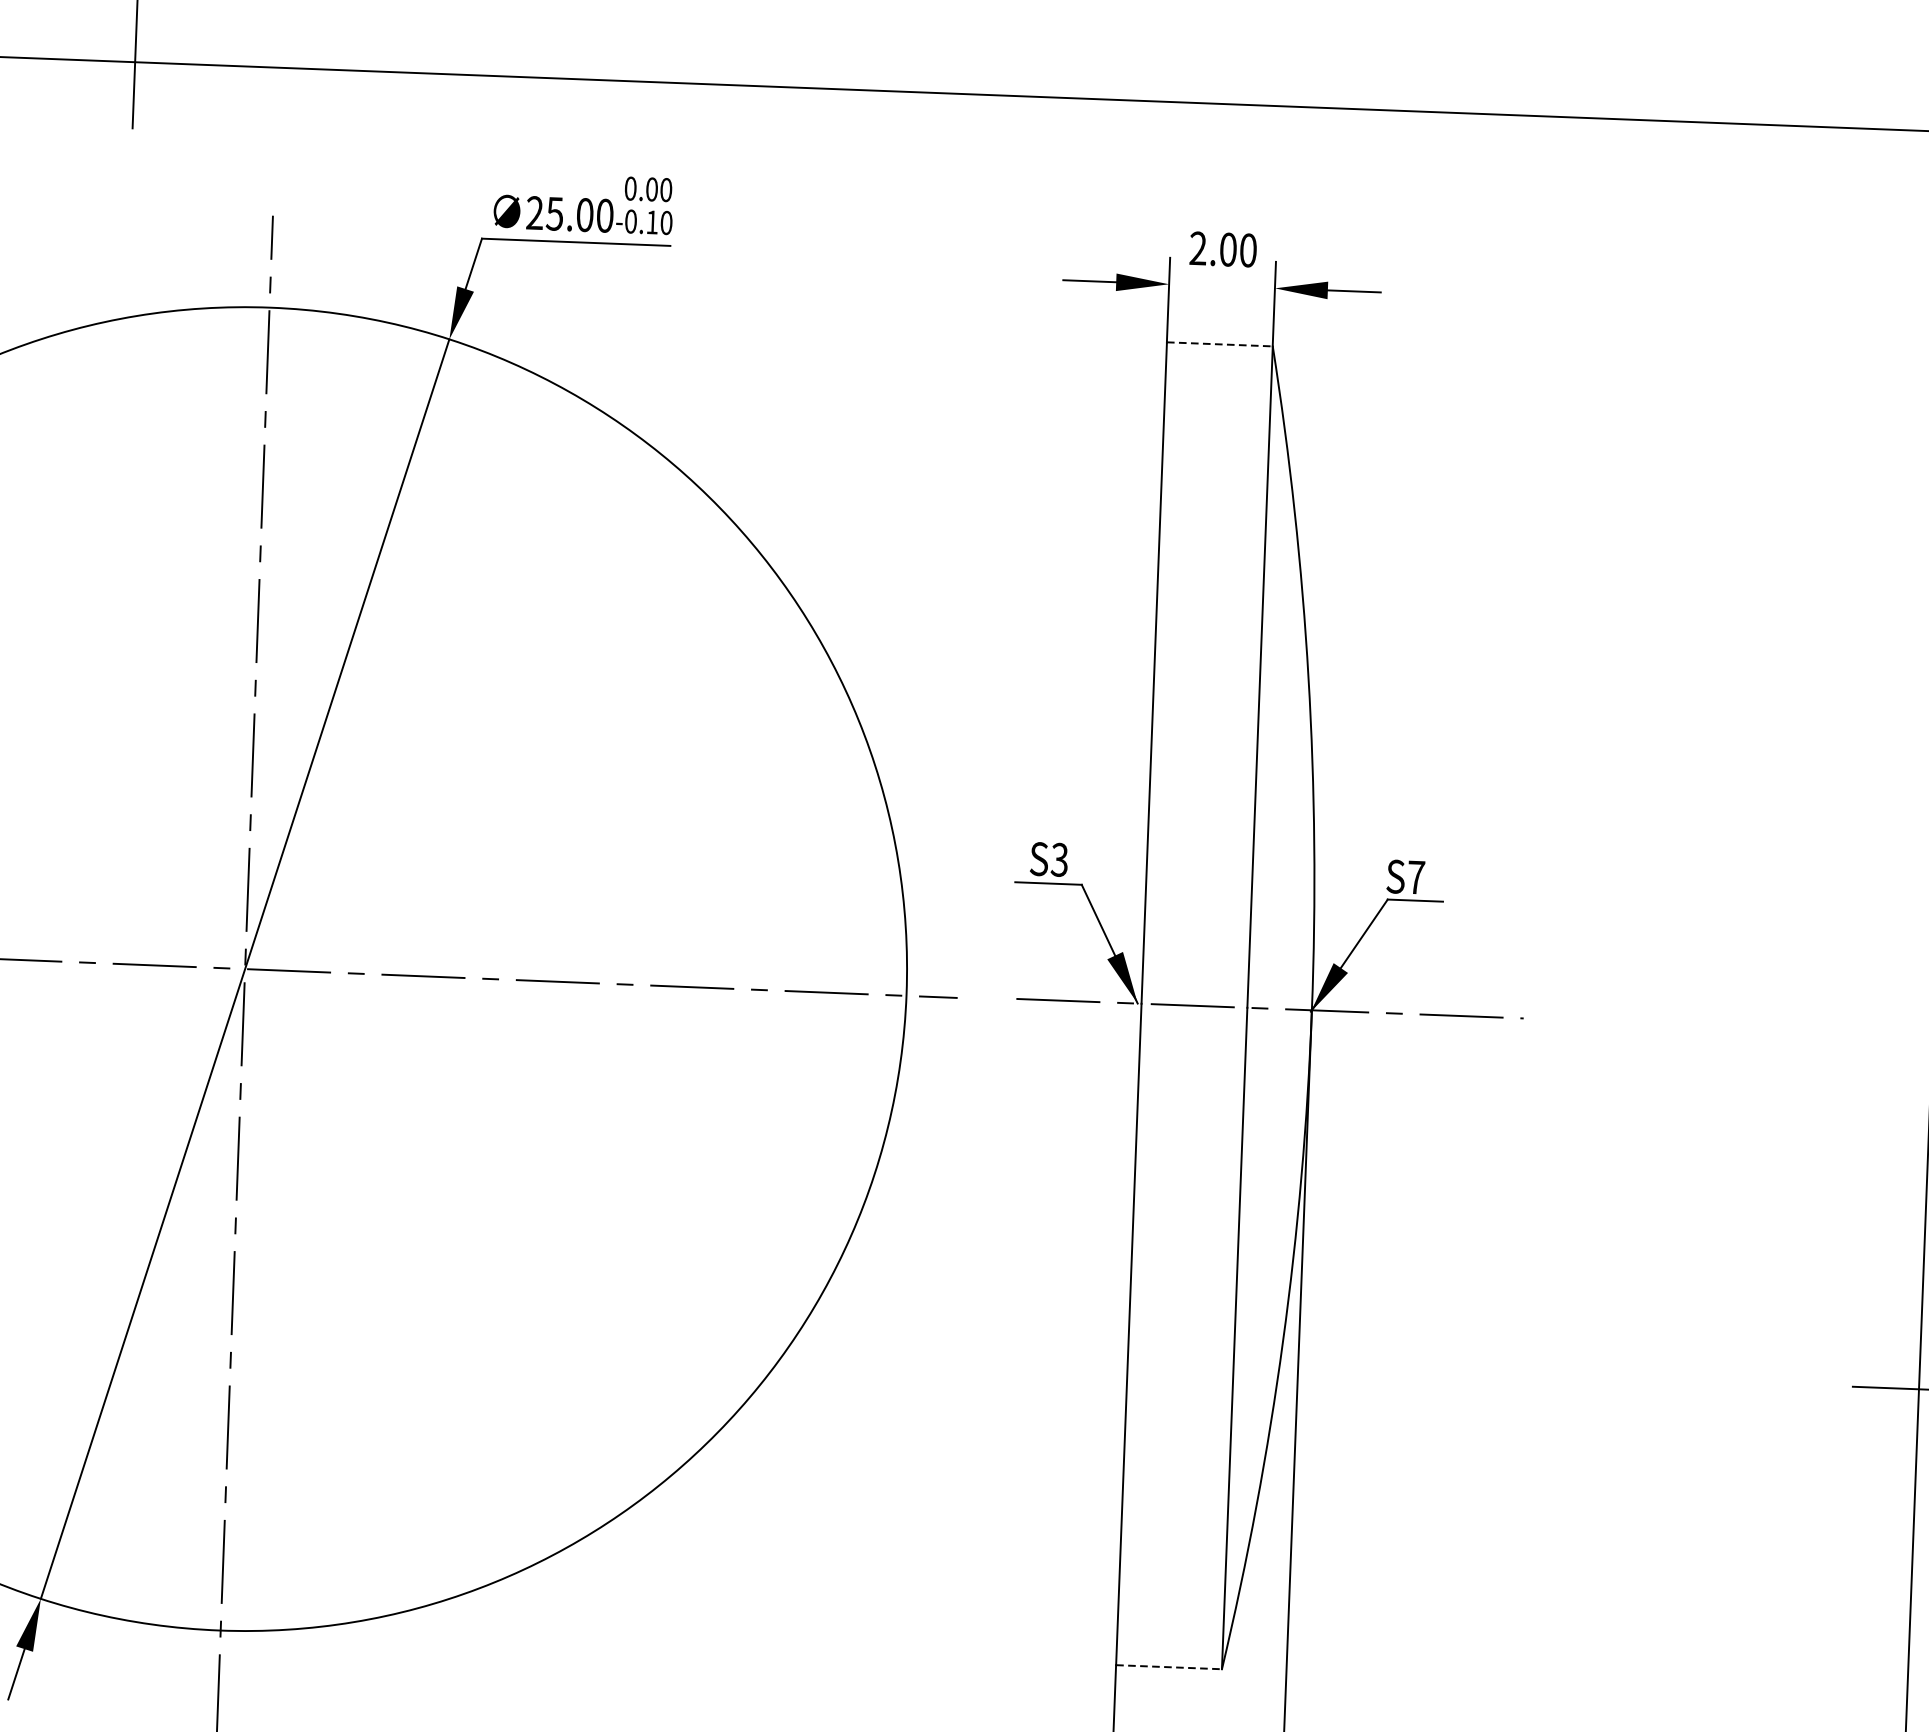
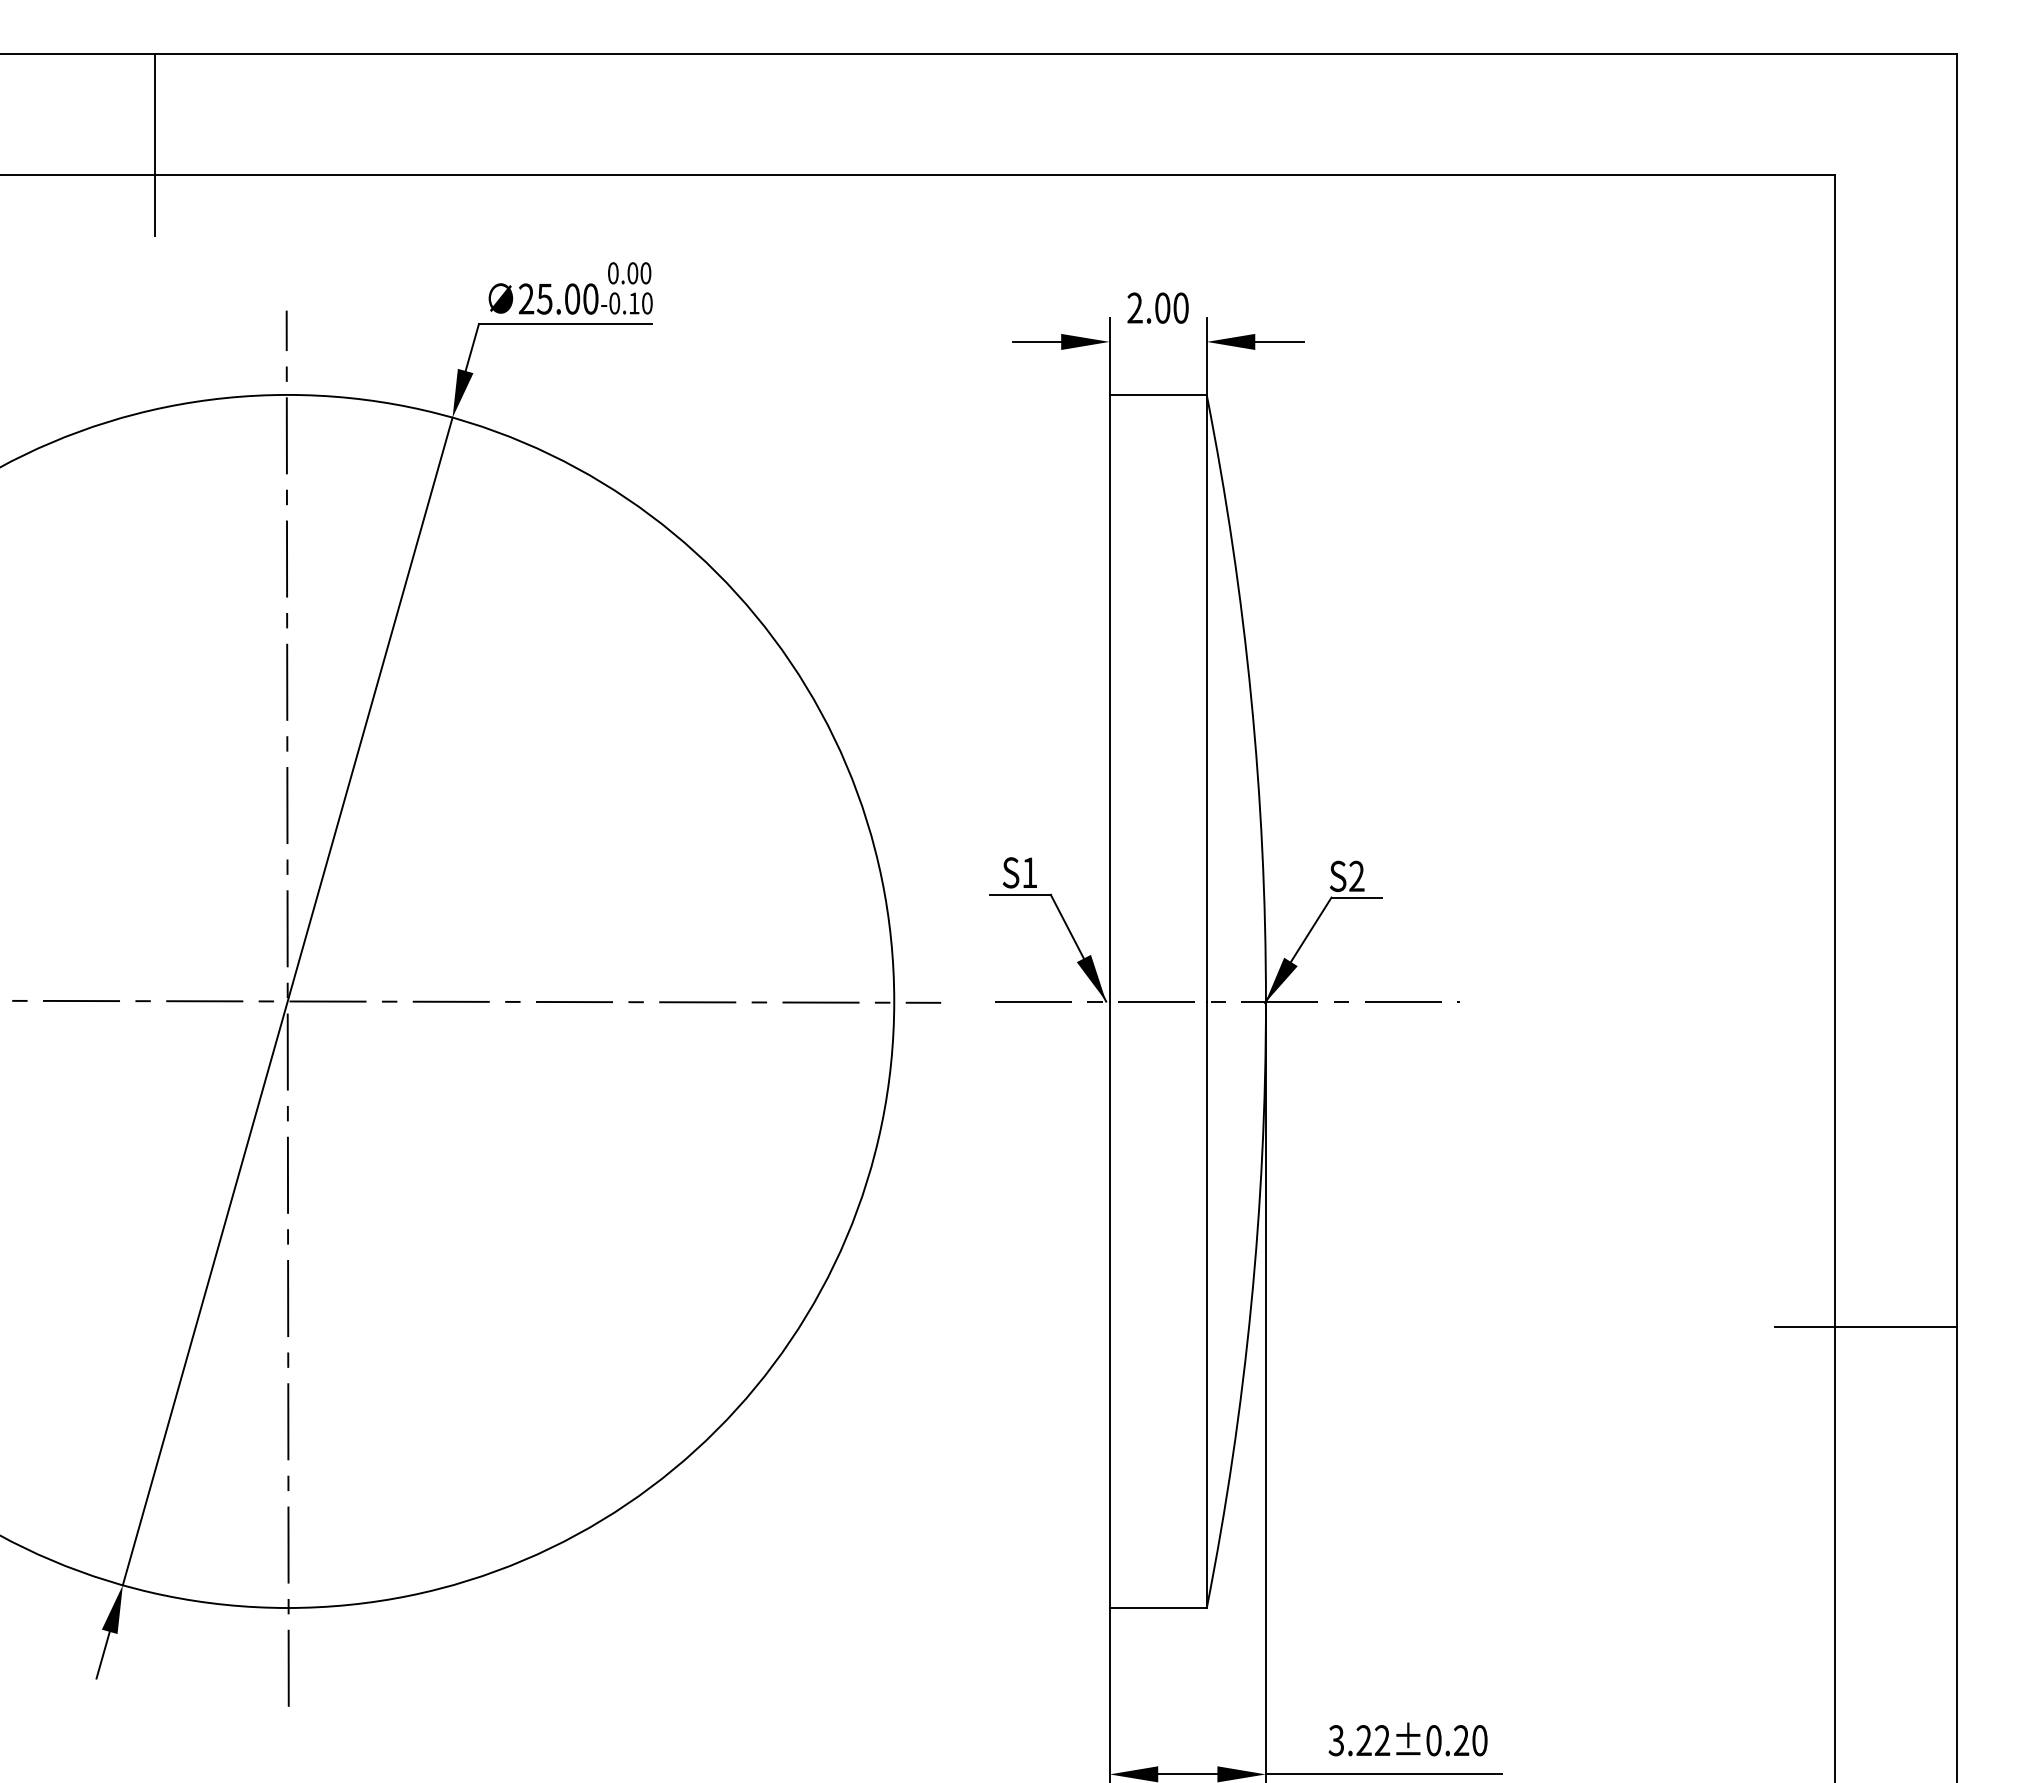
line: (1220, 344) -> (1158, 395), dashed -> solid
text: (1059, 859) -> (1029, 872), S3 -> S1
text: (1415, 876) -> (1356, 875), S7 -> S2
line: (1169, 1667) -> (1158, 1608), dashed -> solid

